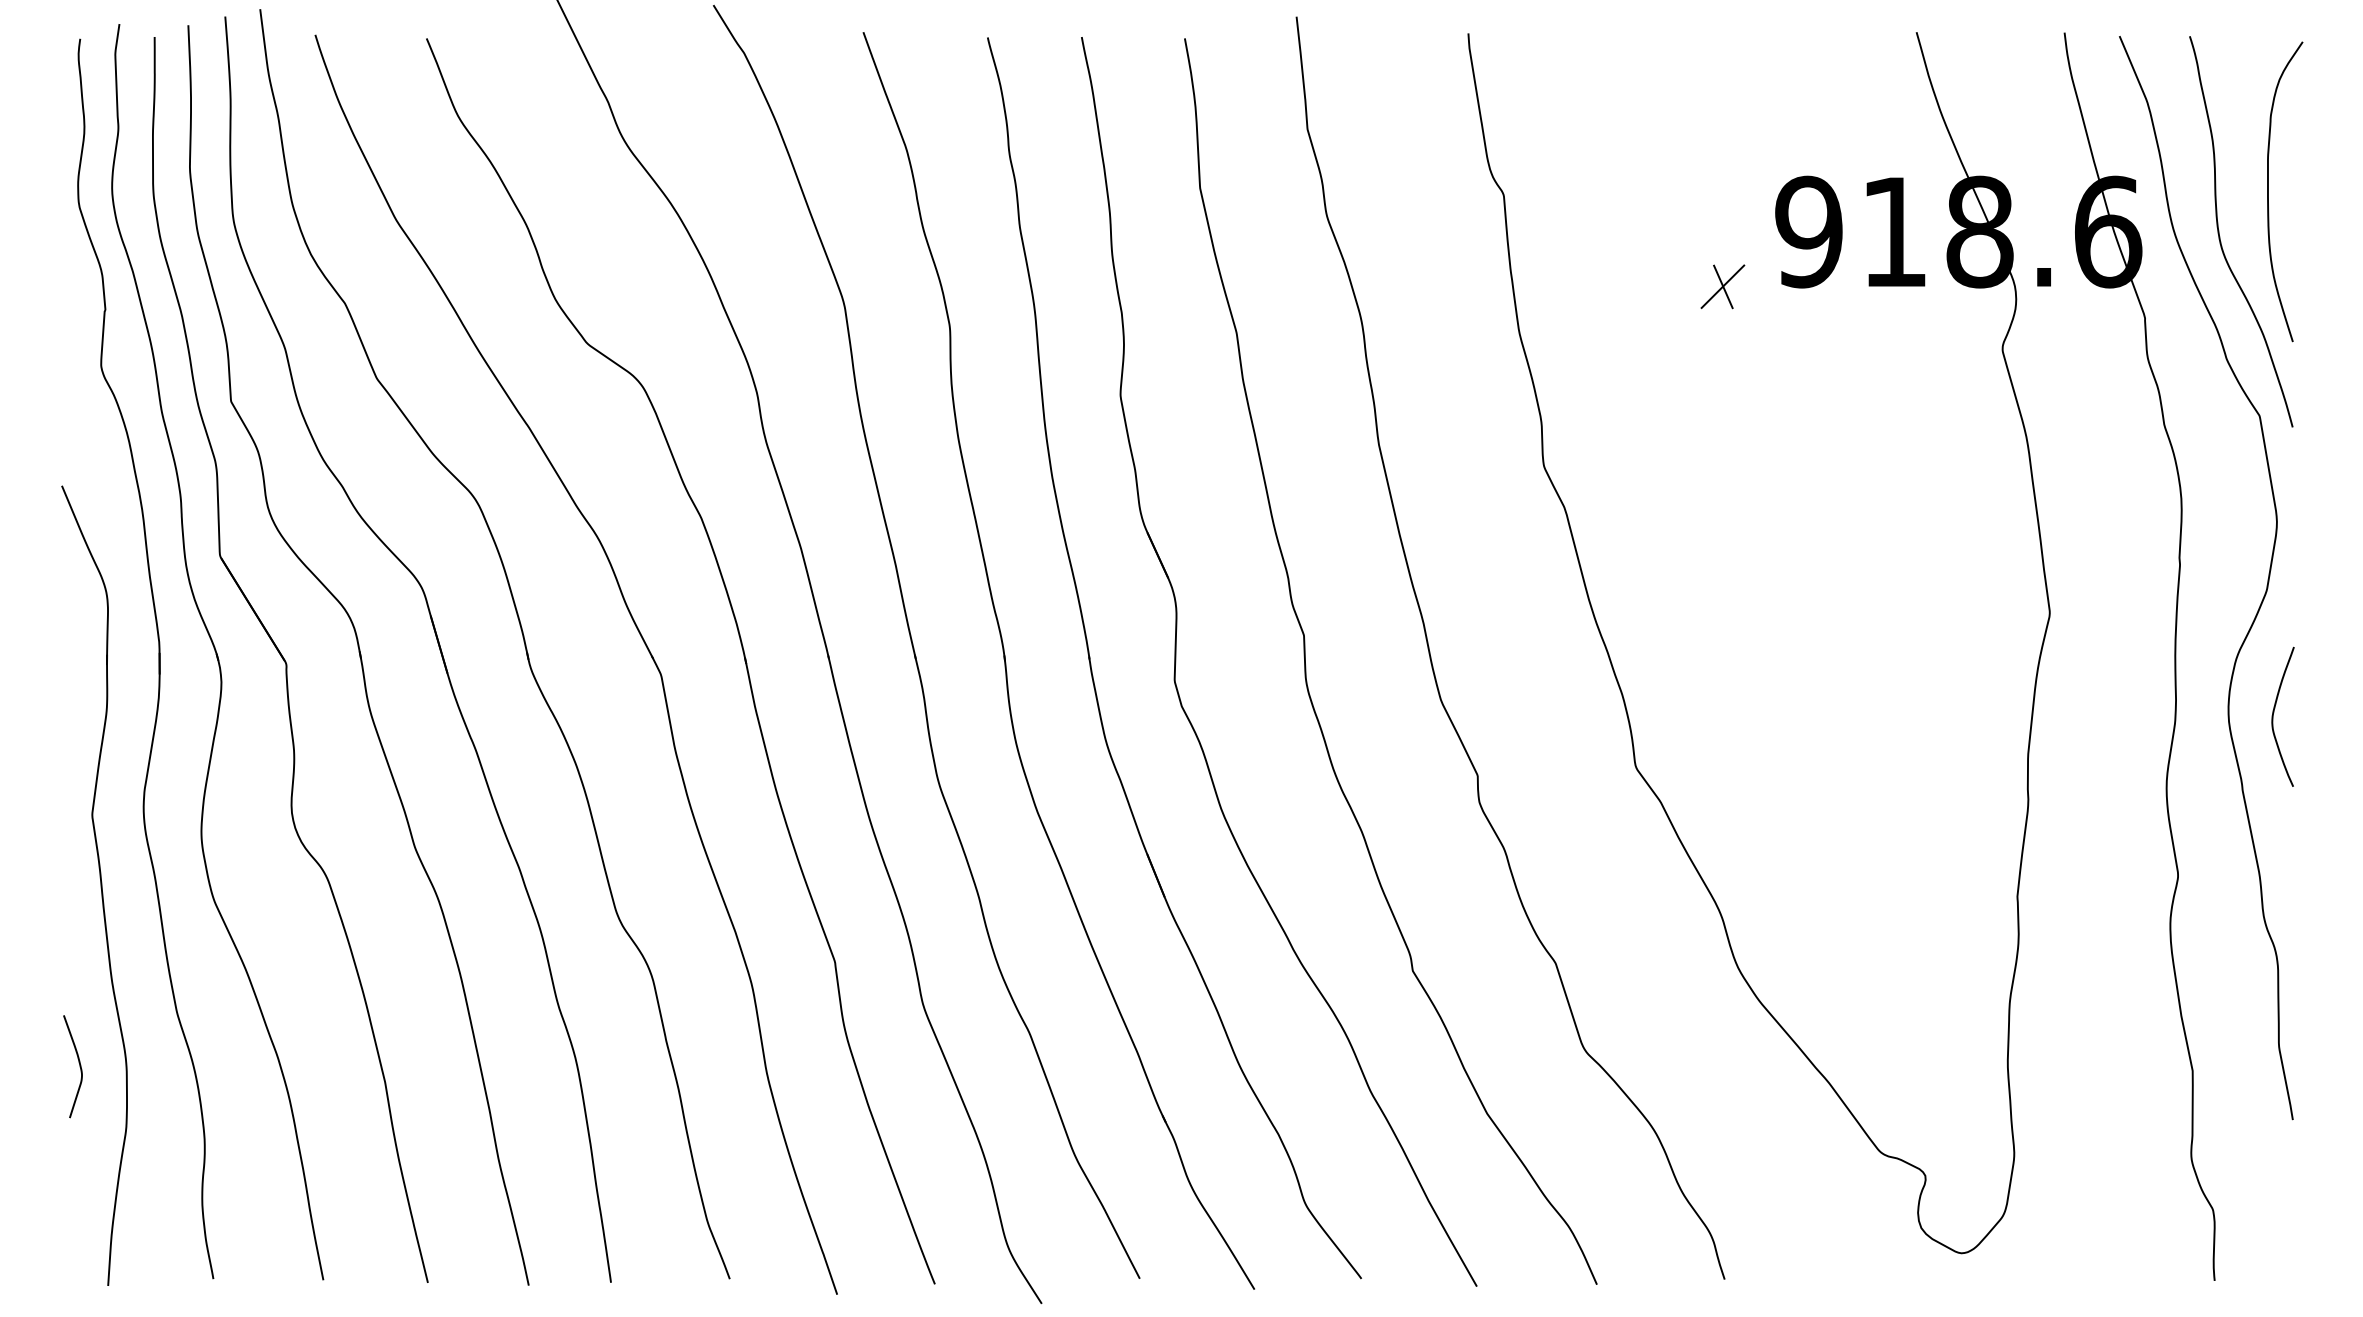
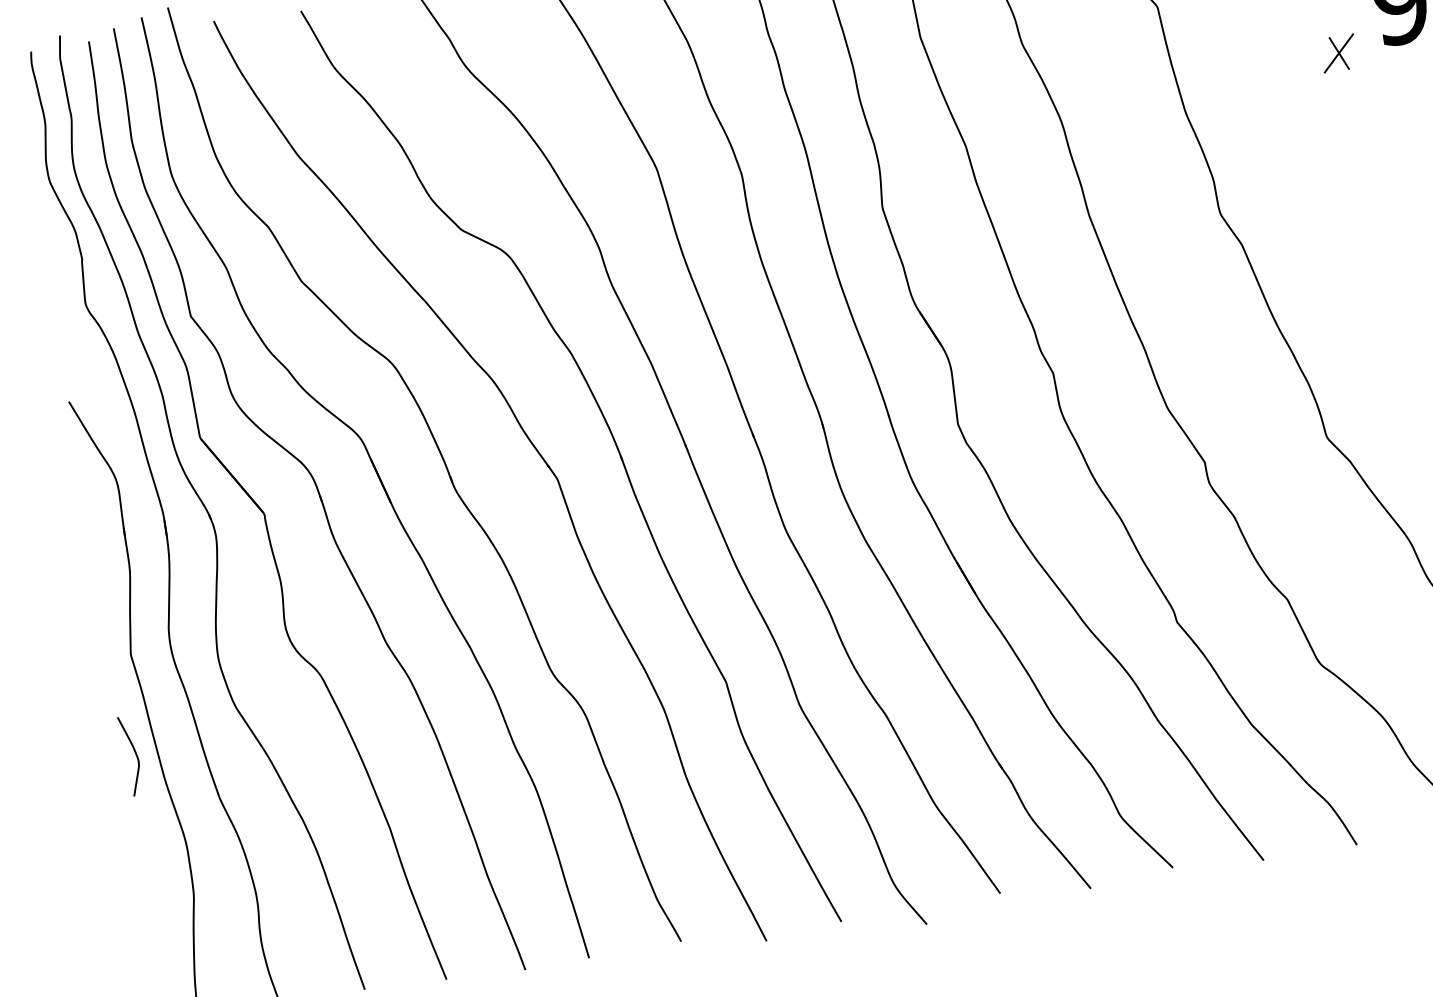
curve: (79, 1066) -> (135, 755), moved

